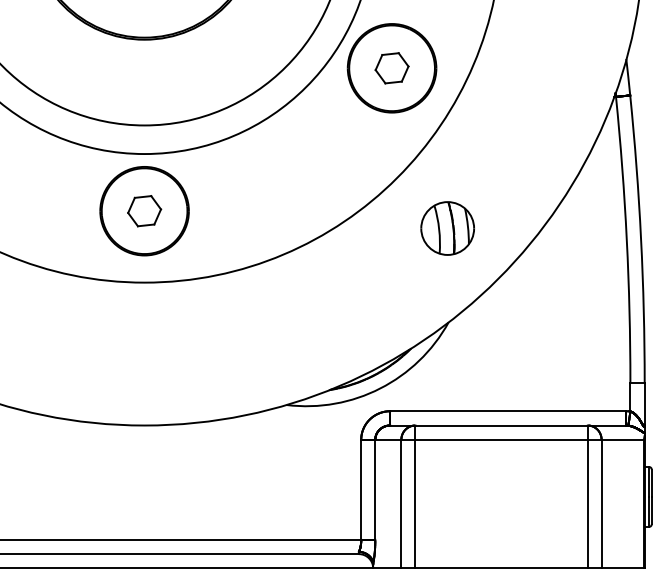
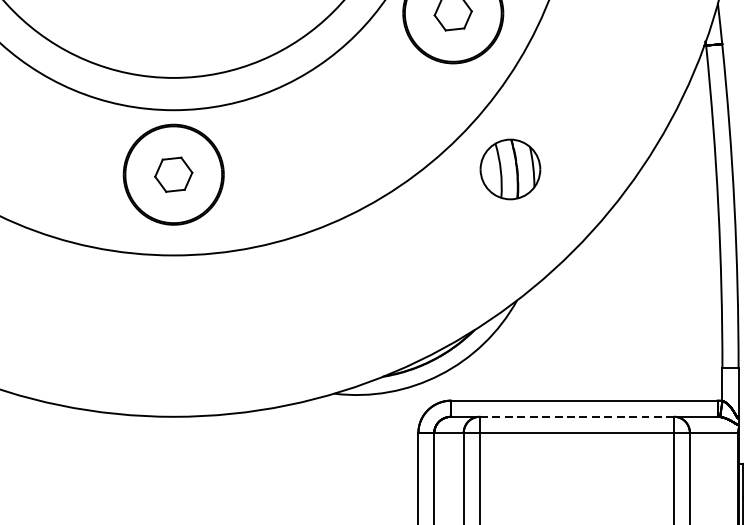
part: (447, 228) -> (510, 169), moved
line: (501, 425) -> (576, 416), solid -> dashed

